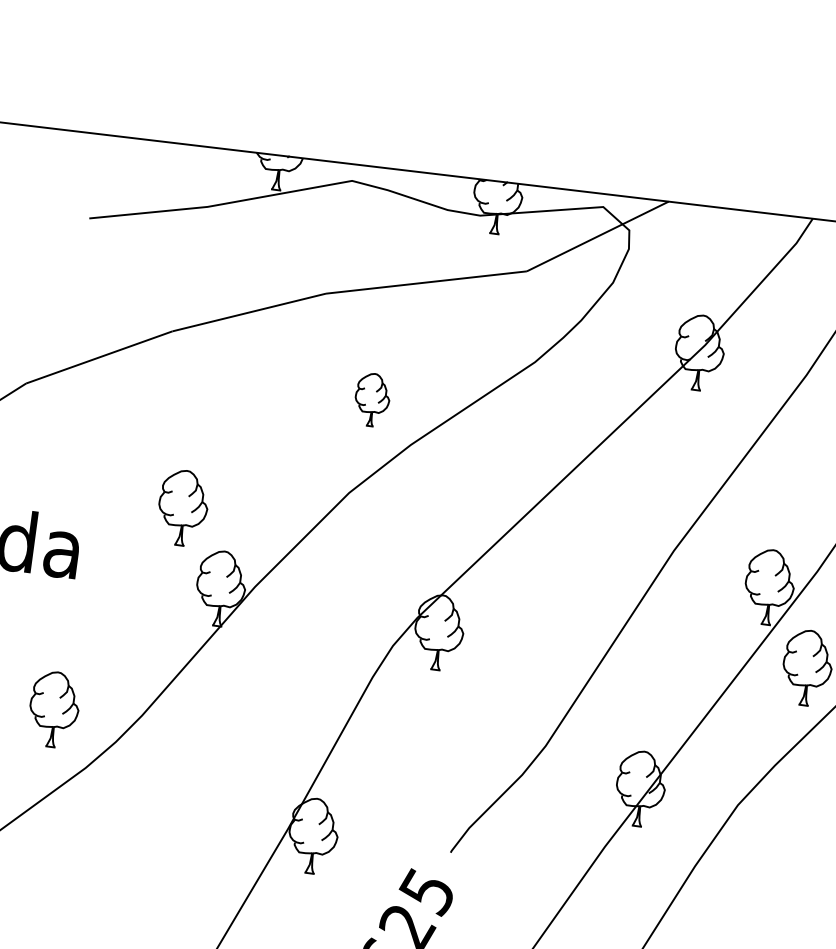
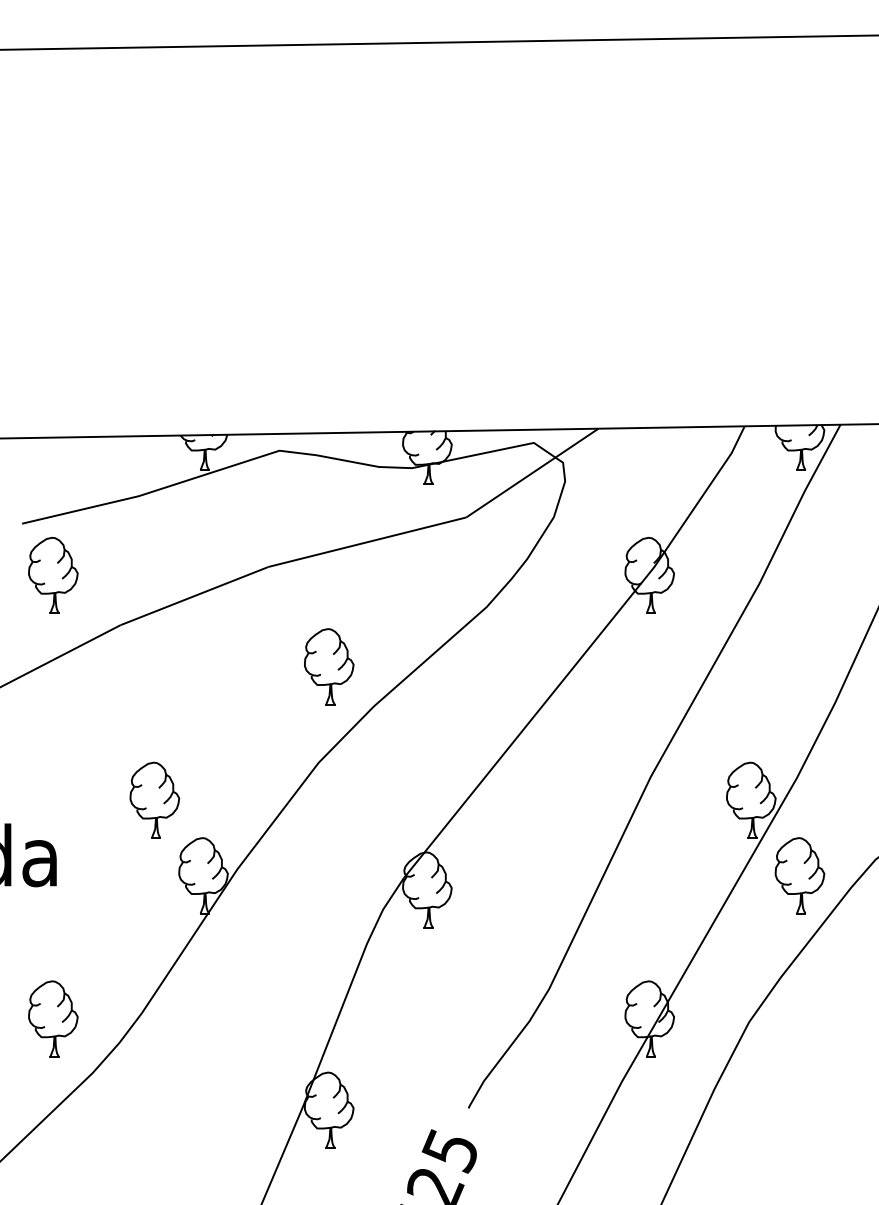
part: (113, 272) -> (53, 574), added
part: (372, 399) -> (329, 666), size x1.43

